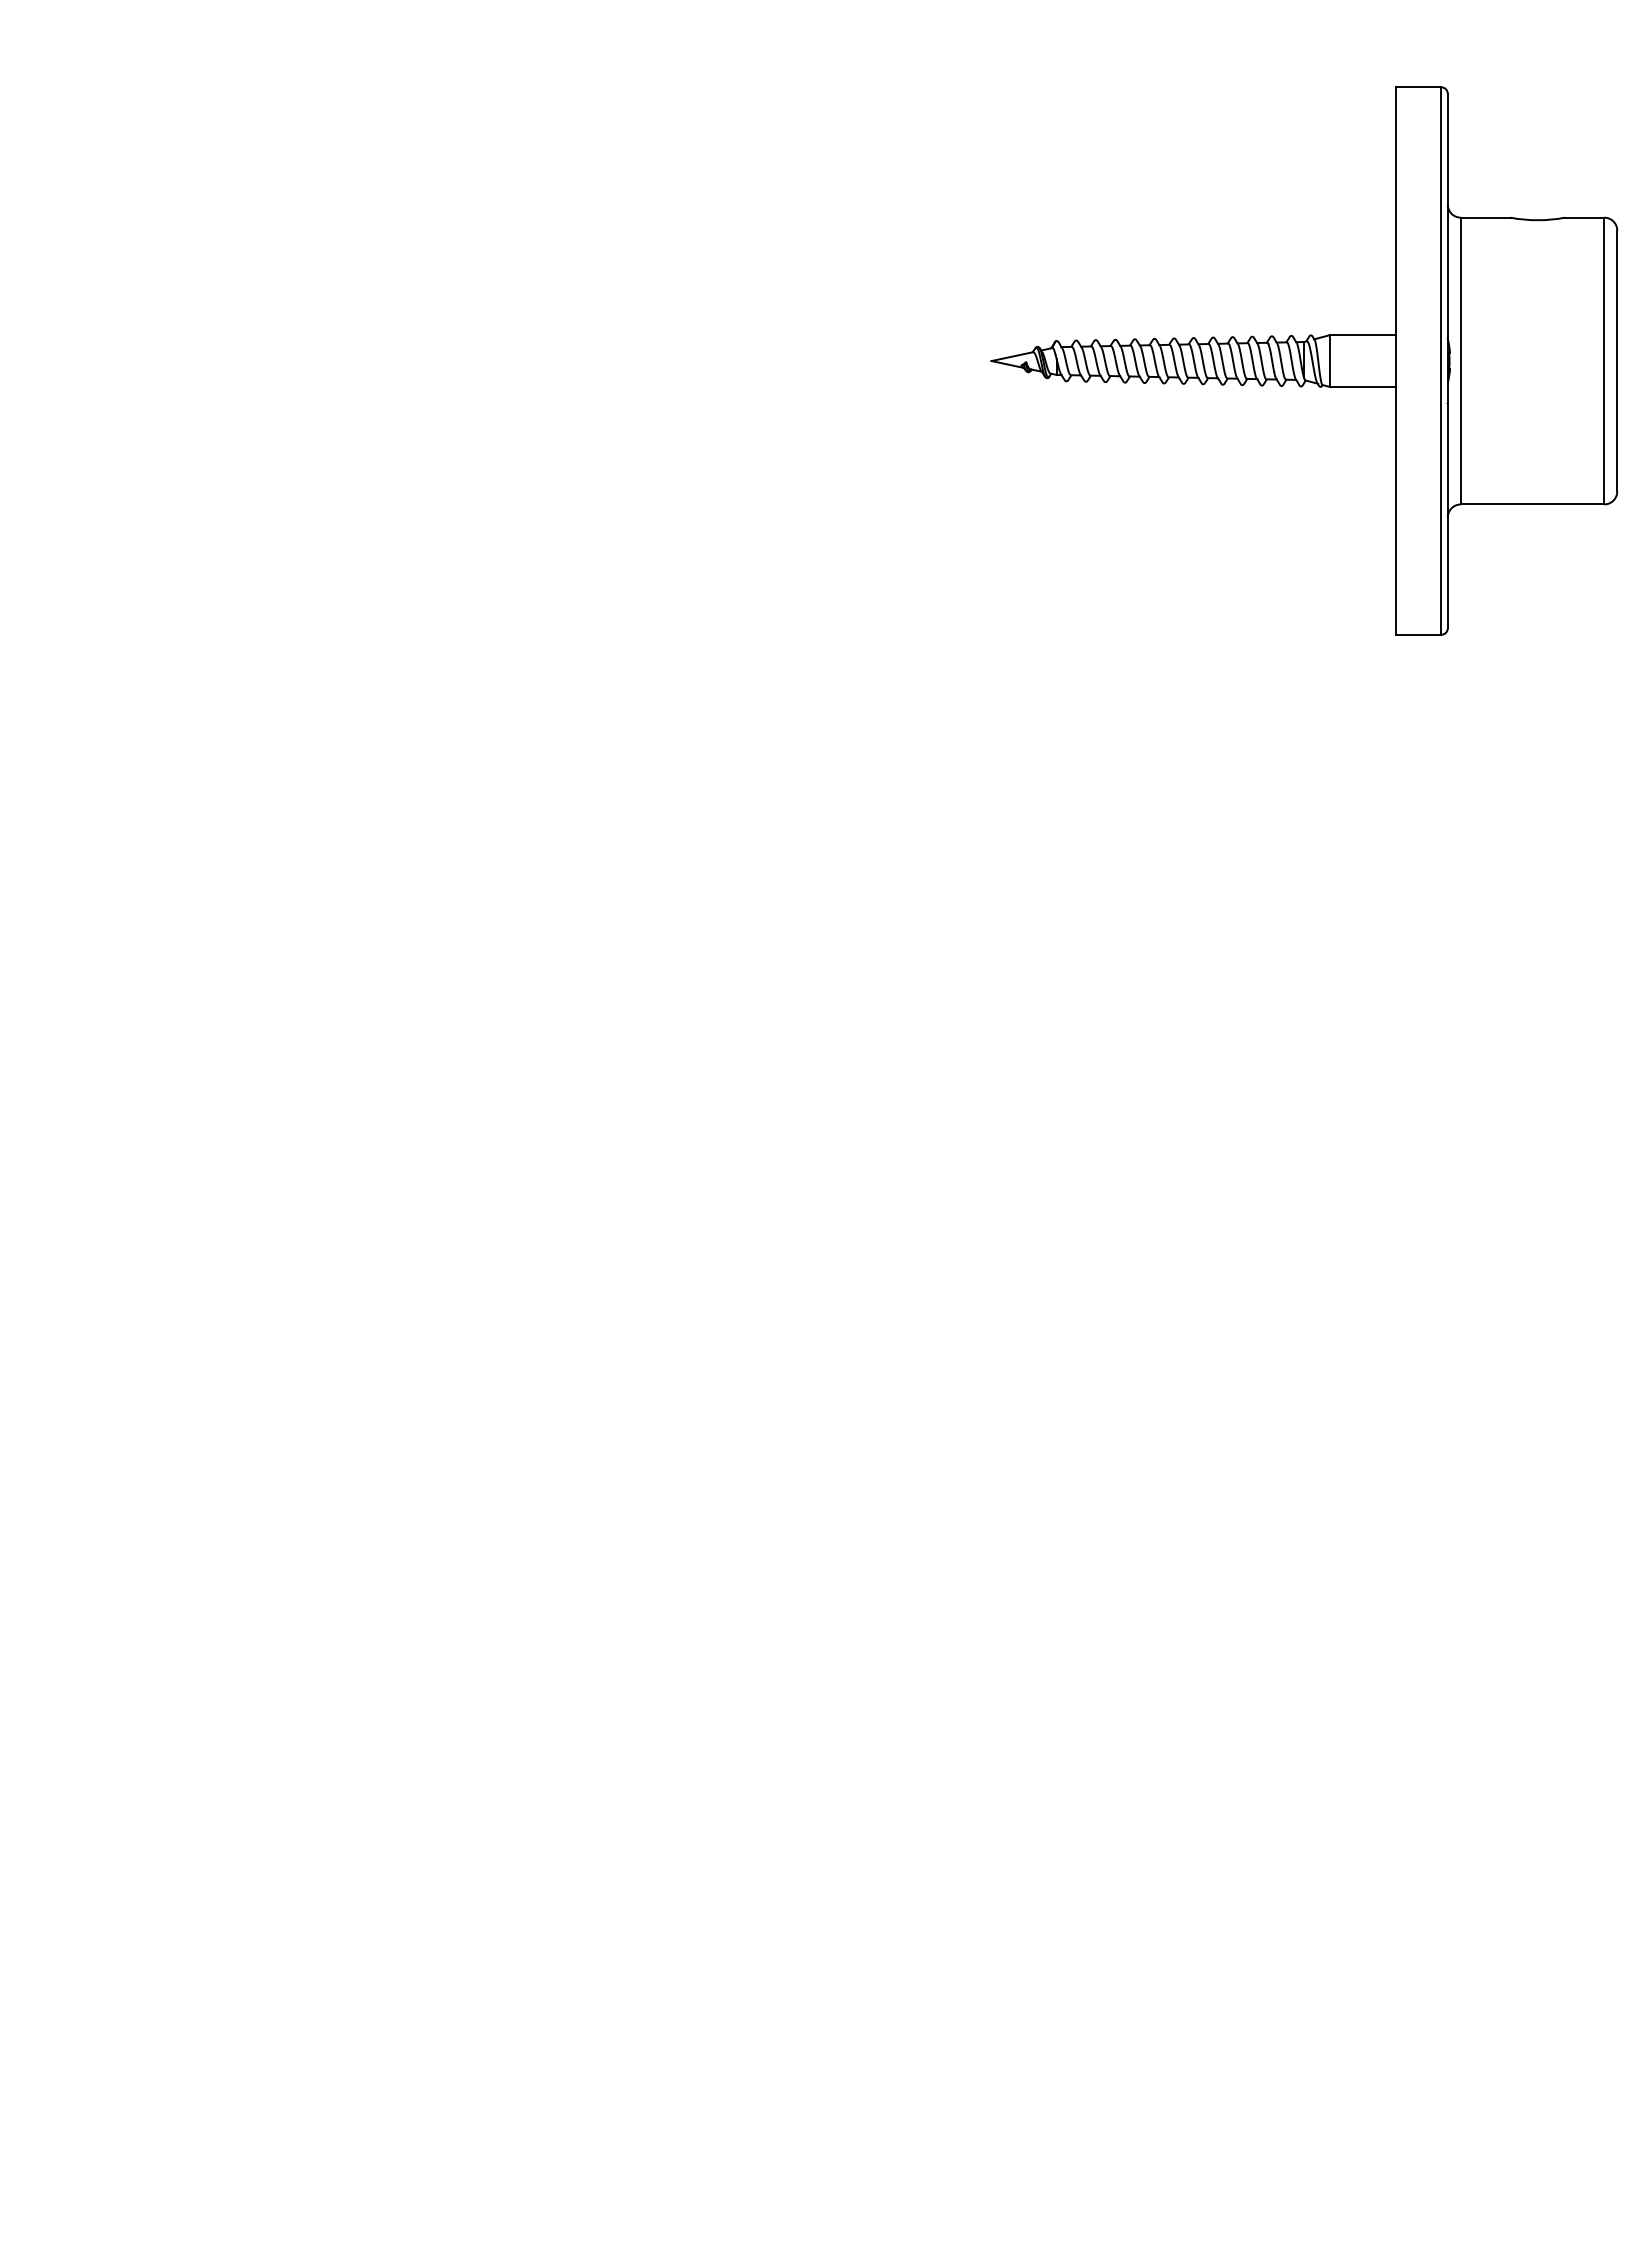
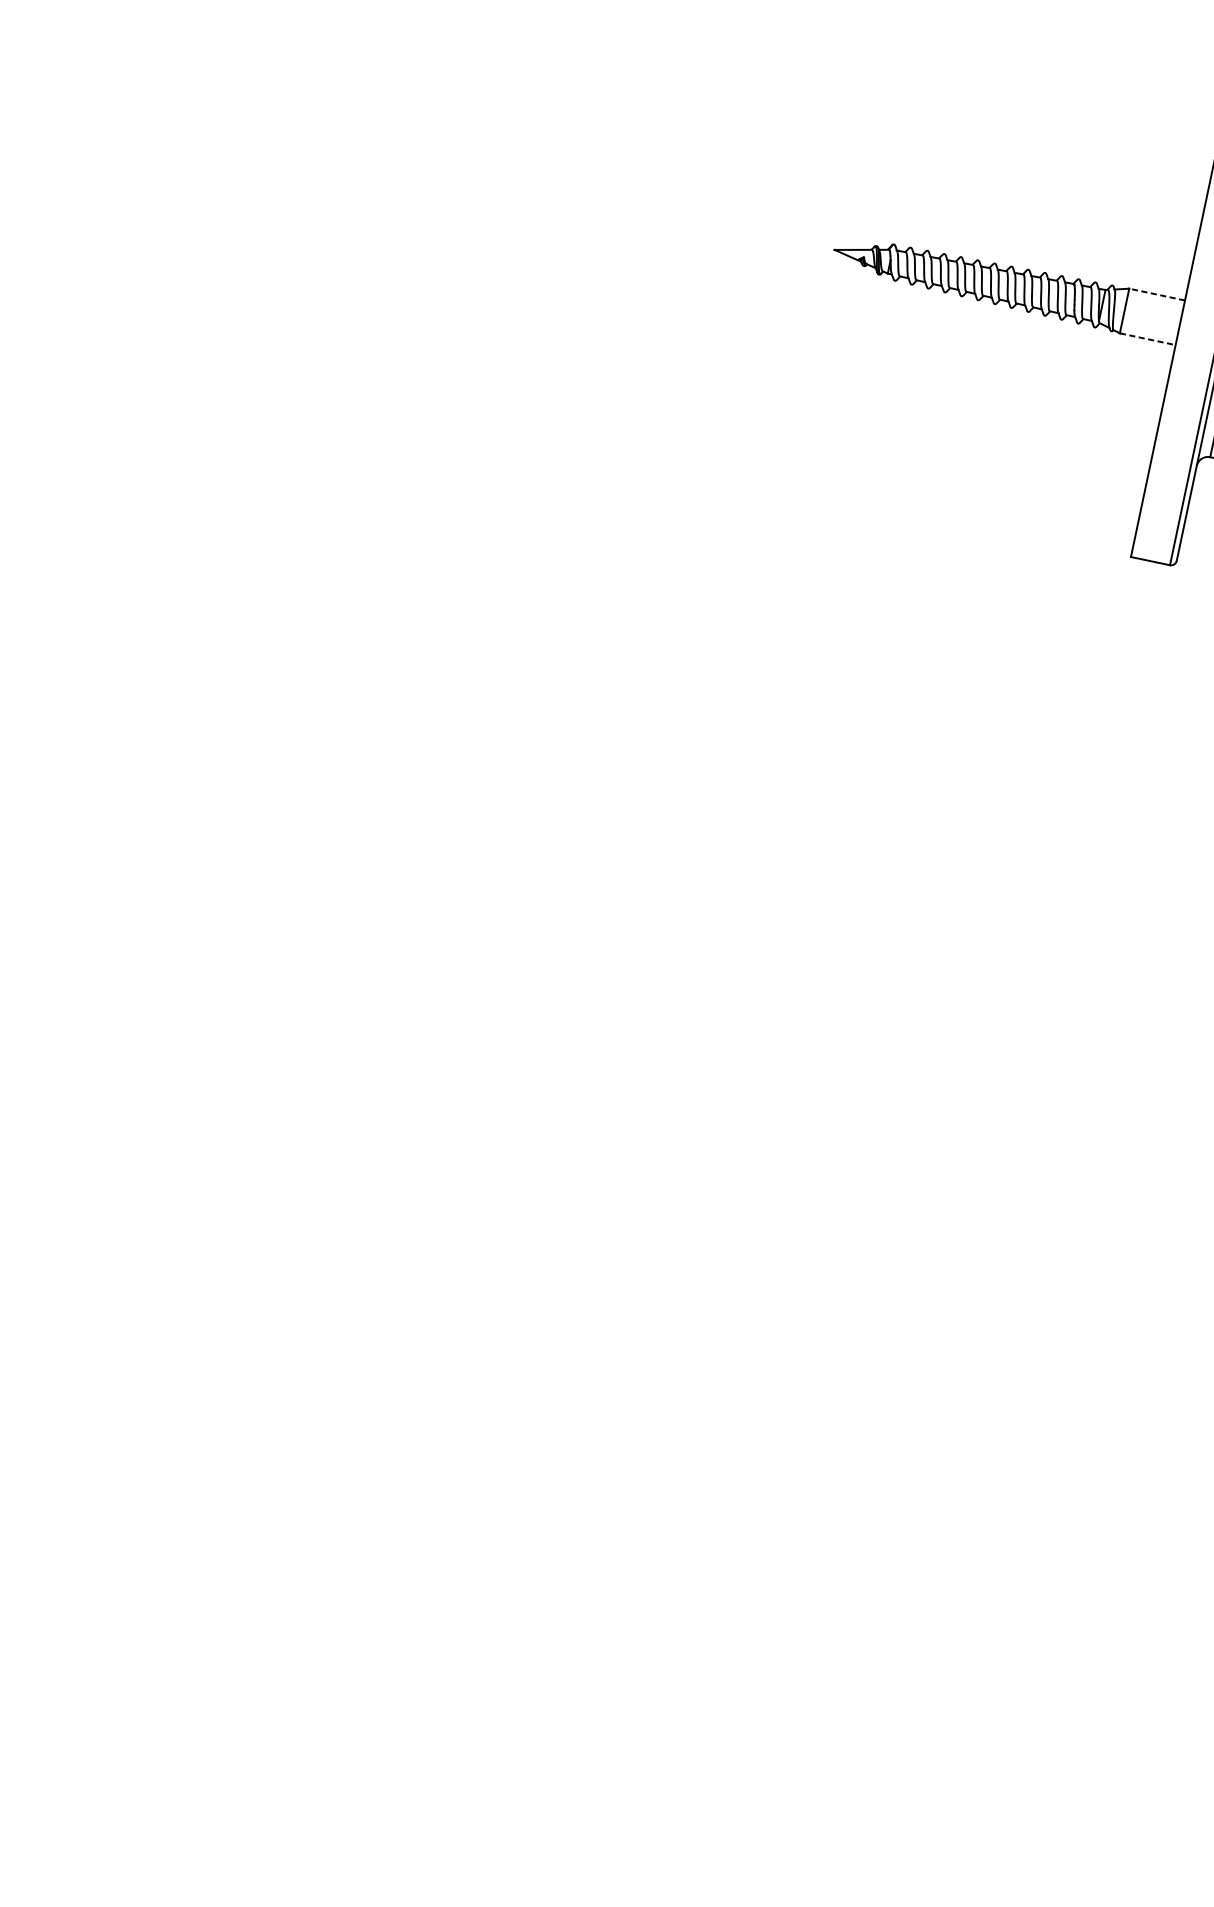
line: (1363, 334) -> (1157, 294), solid -> dashed
line: (1363, 387) -> (1148, 339), solid -> dashed

